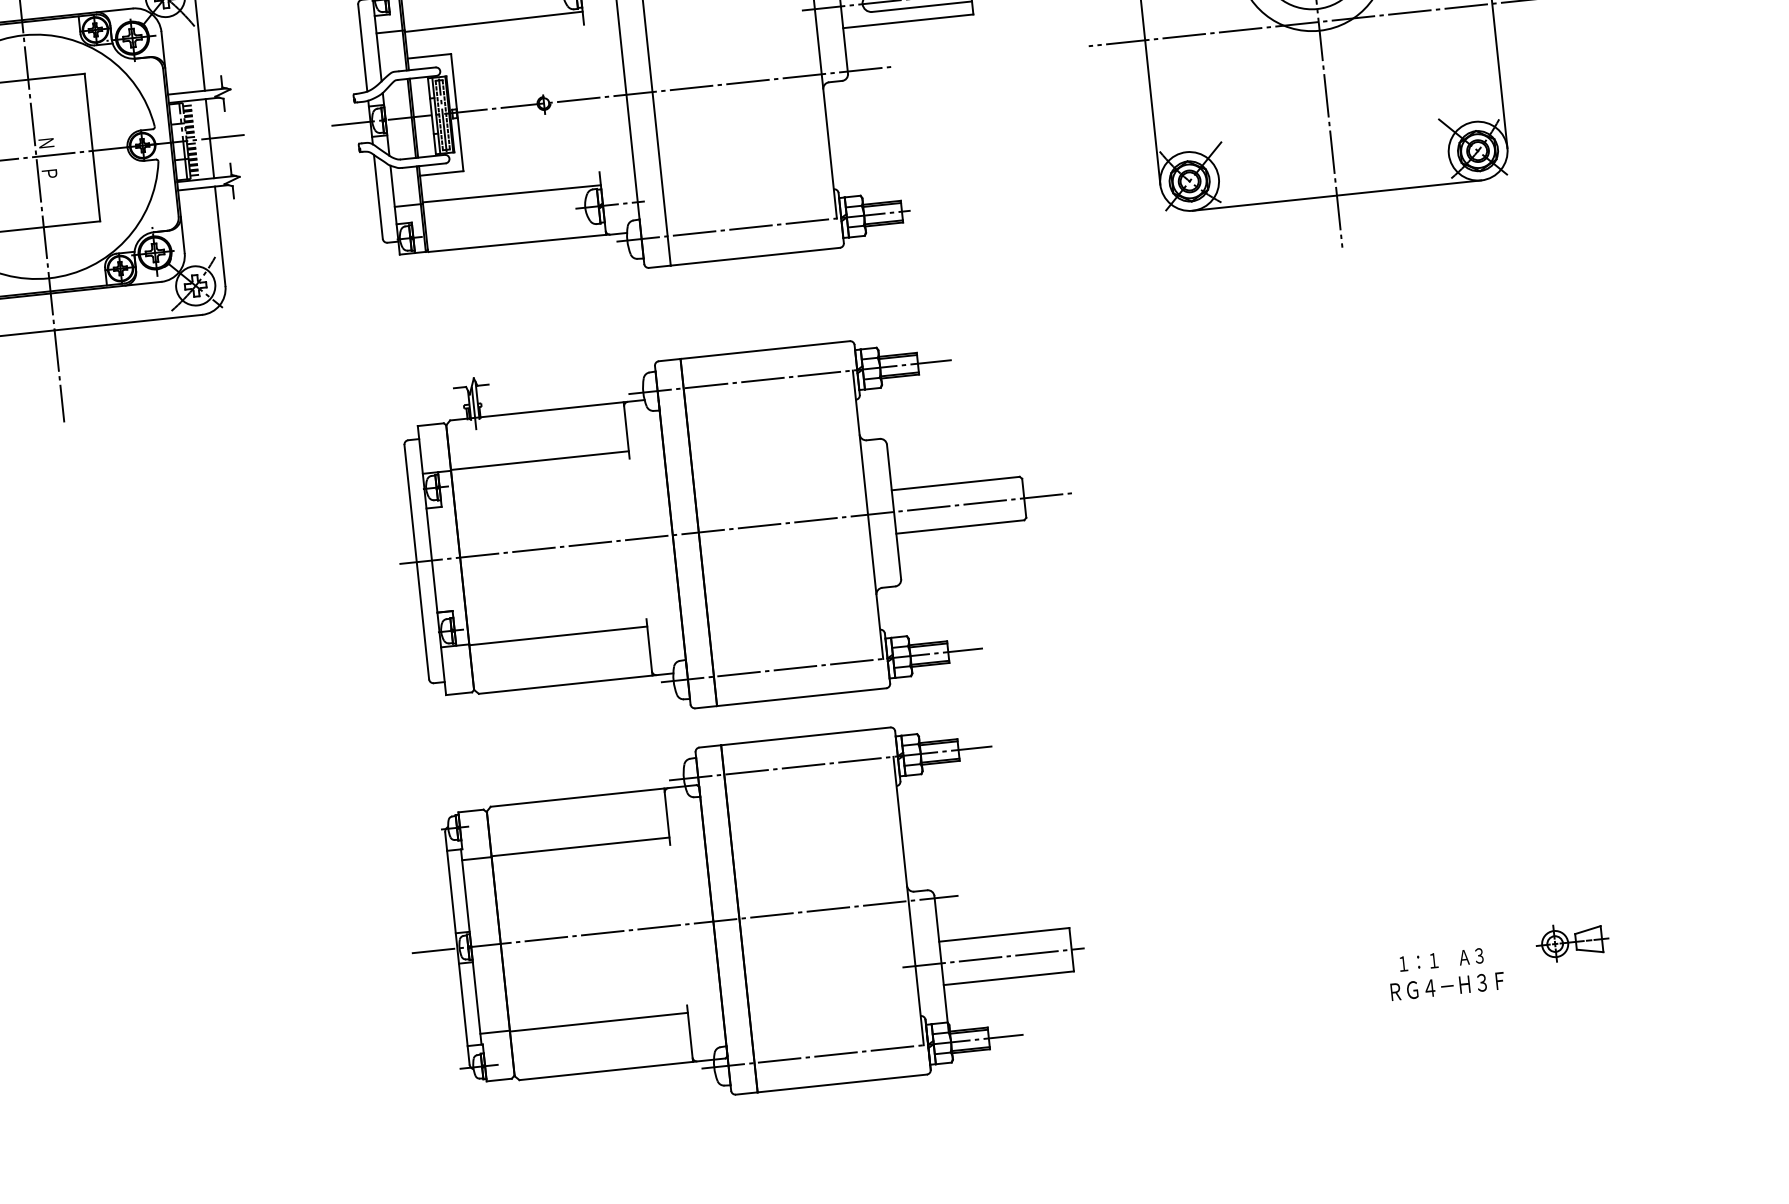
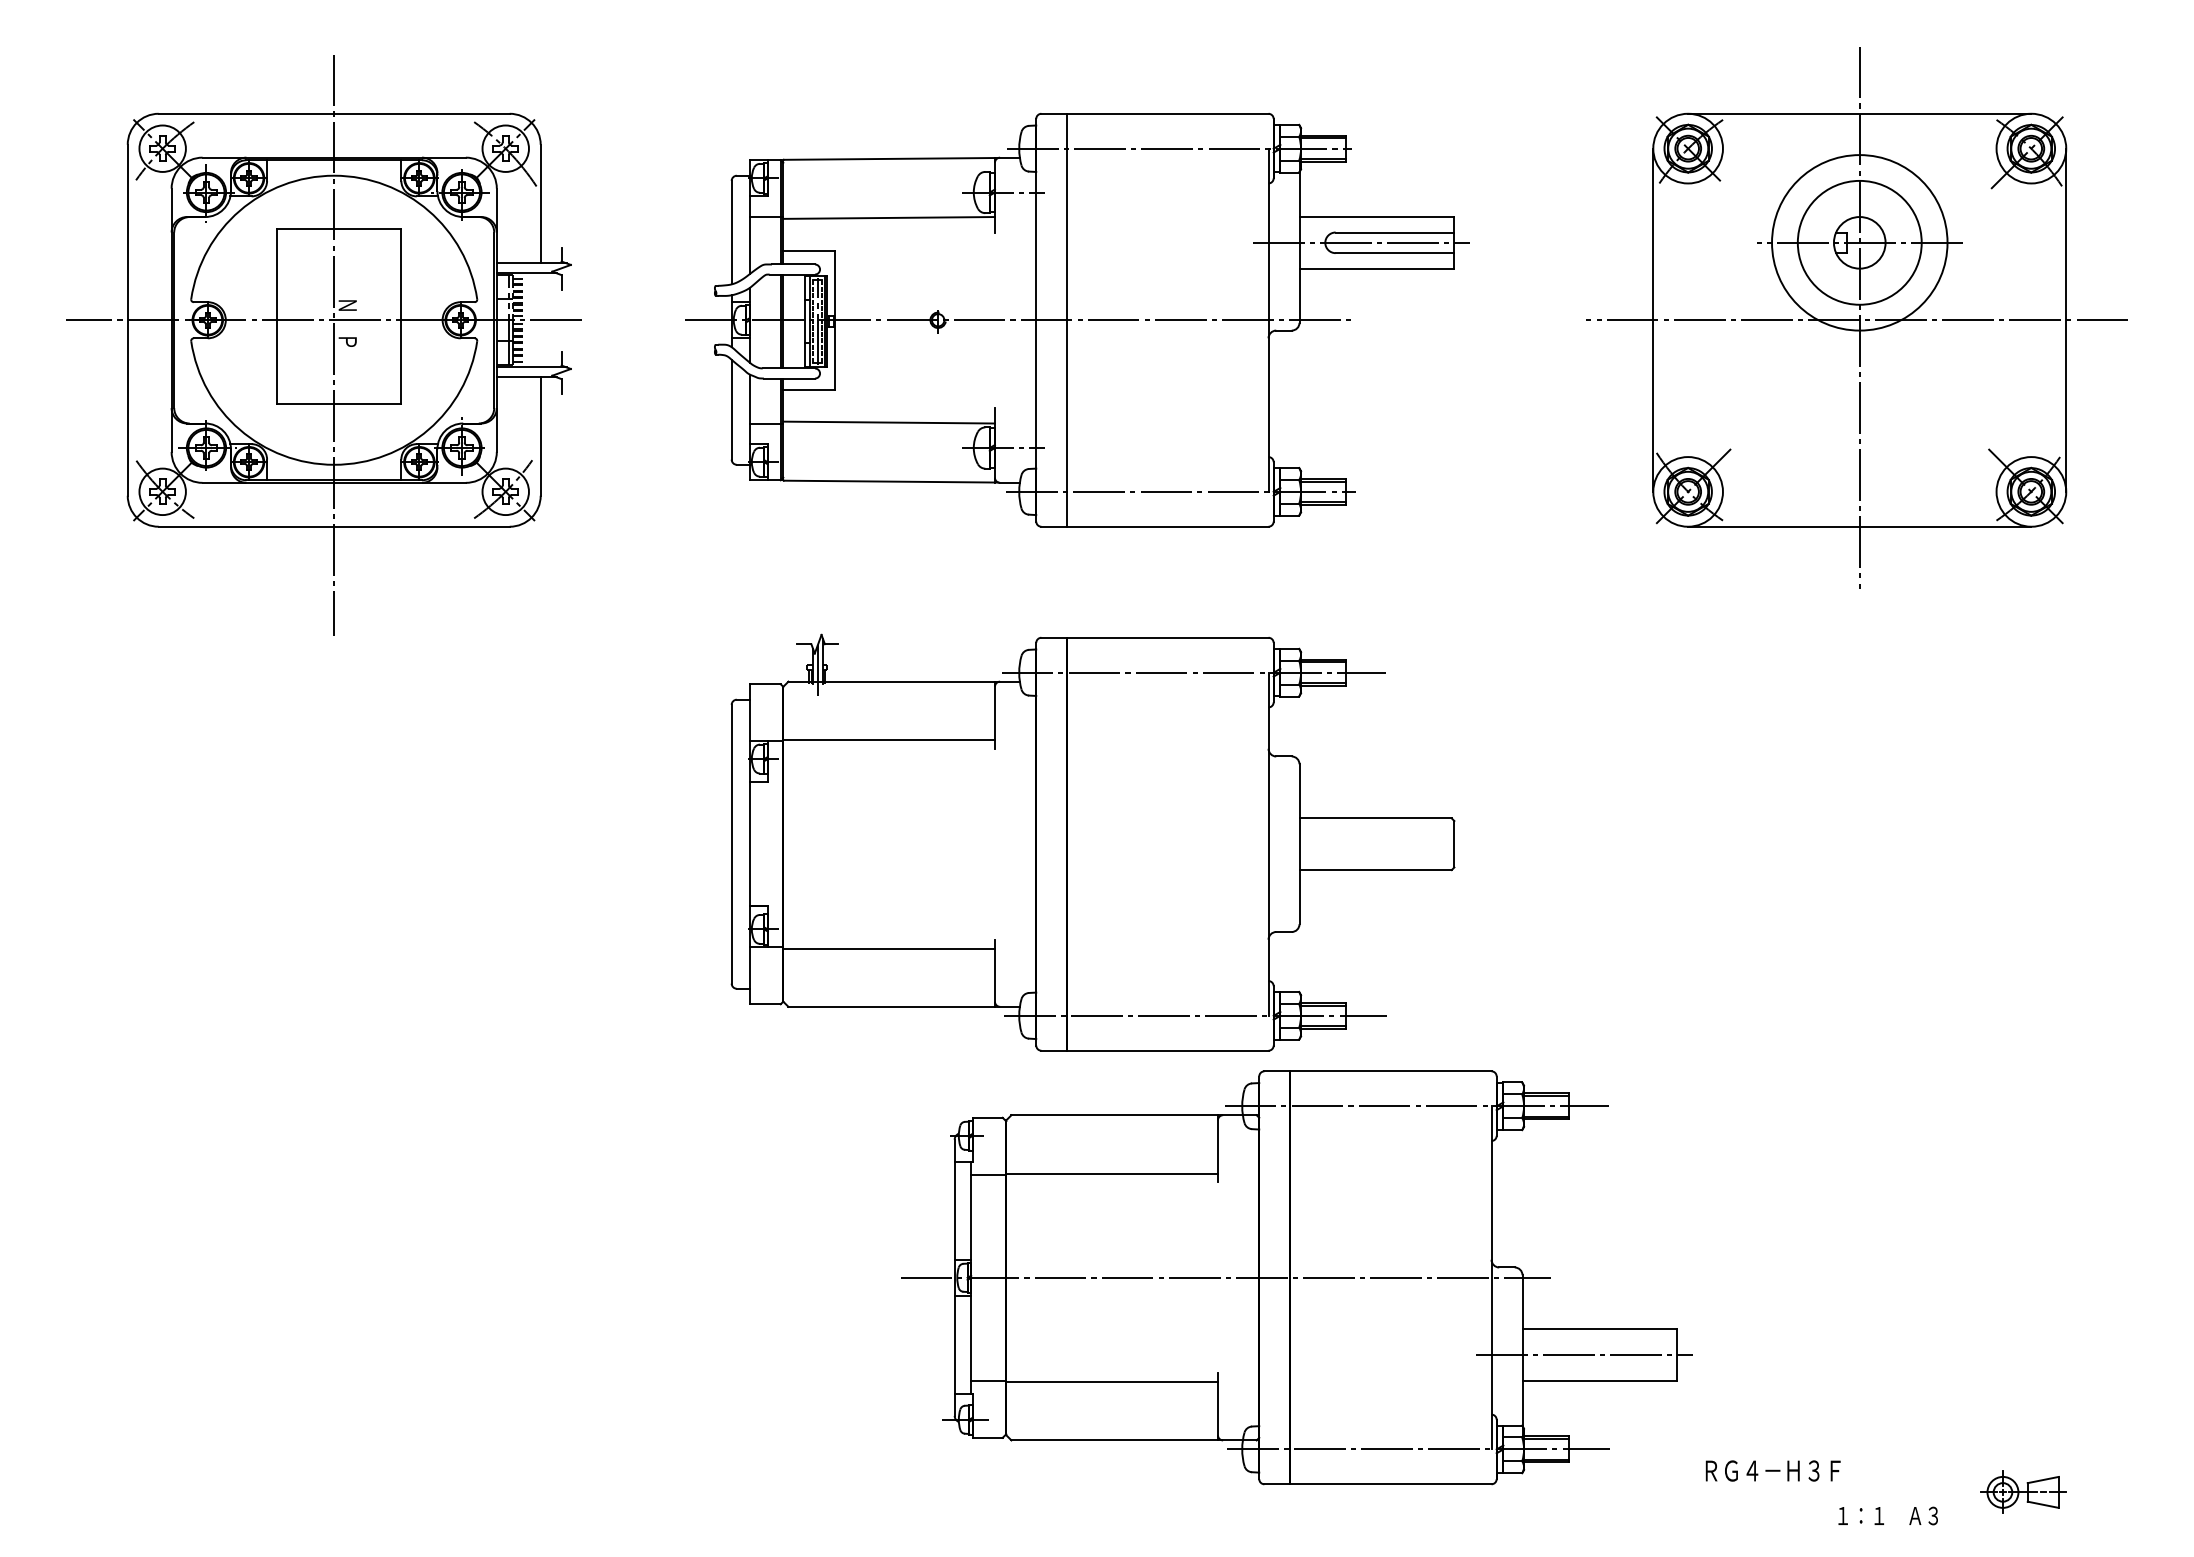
line: (209, 138) -> (540, 320), removed
line: (736, 528) -> (1111, 844), removed
part: (744, 918) -> (1296, 1277), moved
part: (1572, 941) -> (2023, 1491), moved
text: (1440, 959) -> (1887, 1515), moved
text: (1447, 986) -> (1772, 1470), moved

